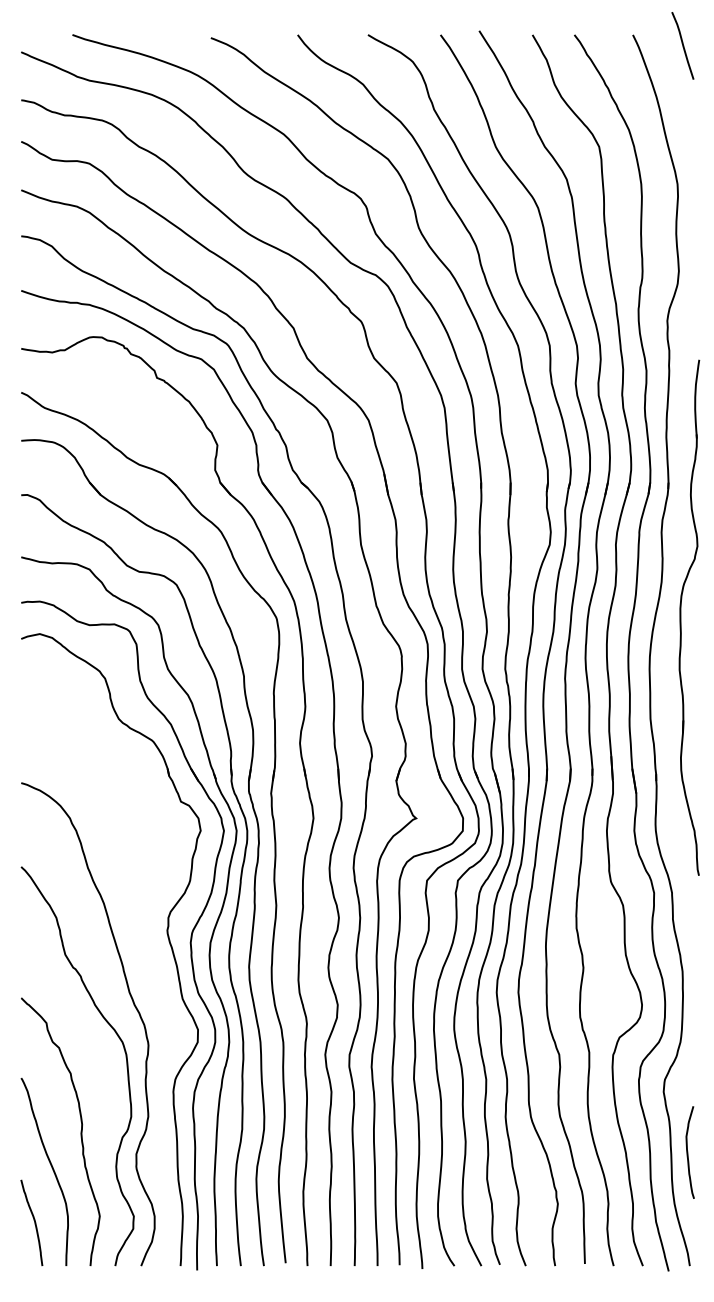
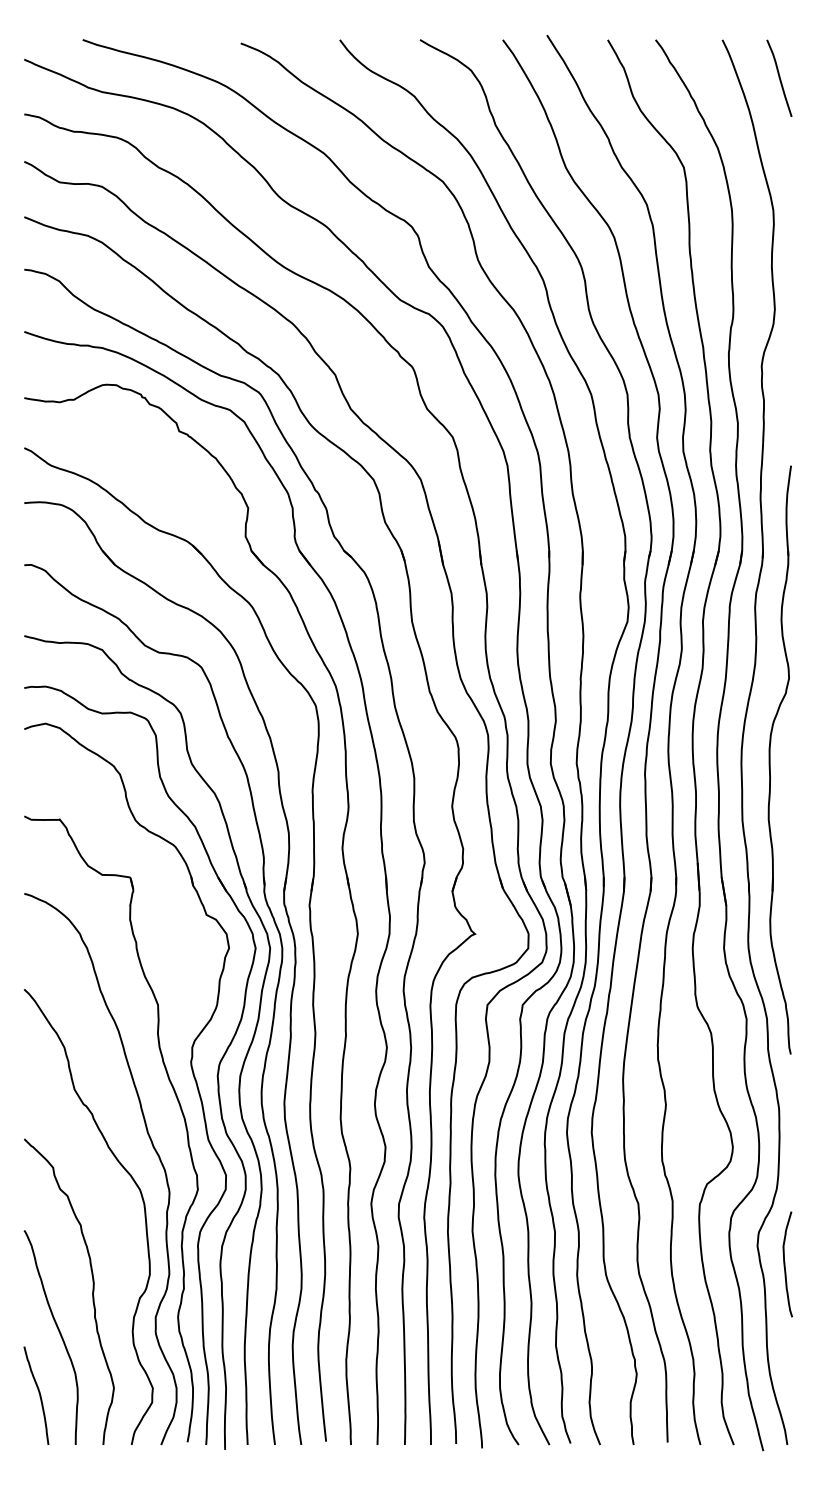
curve: (682, 45) -> (779, 77), moved
part: (681, 617) -> (770, 759), moved
part: (156, 967) -> (178, 1104), added
curve: (688, 1152) -> (785, 1264), moved

